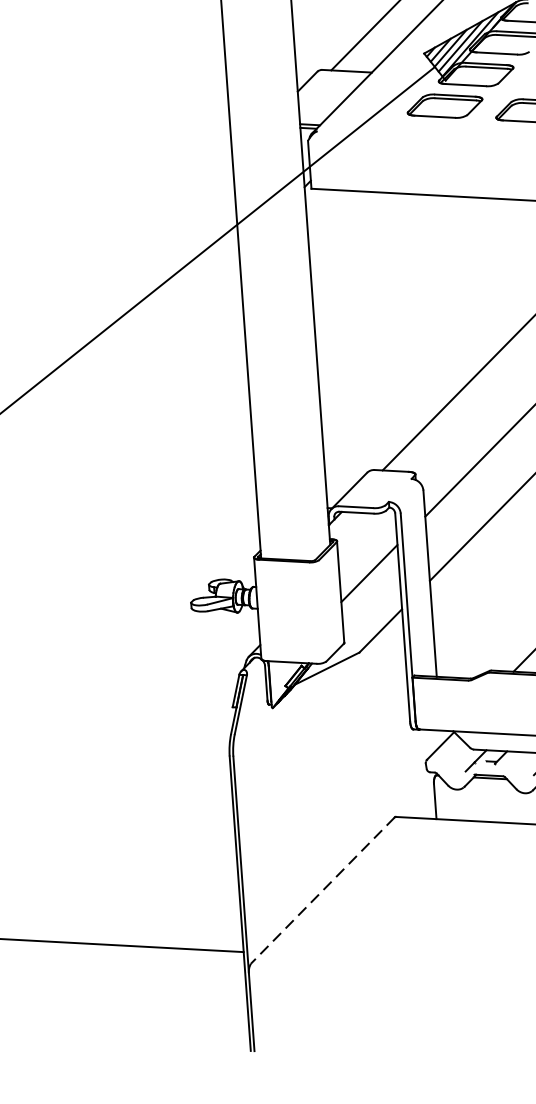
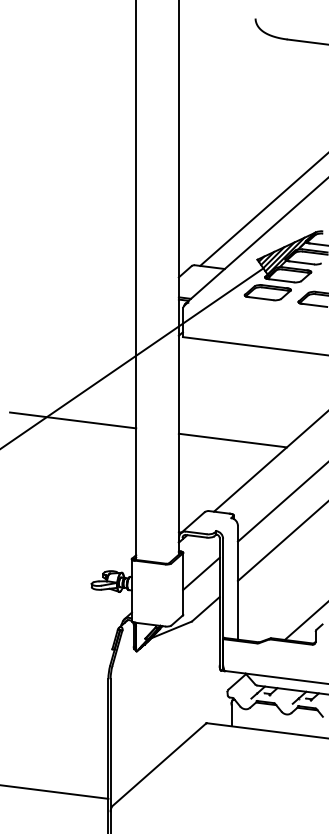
line: (142, 337) -> (73, 420), added
line: (404, 351) -> (232, 440), added
line: (323, 889) -> (159, 764), dashed -> solid

